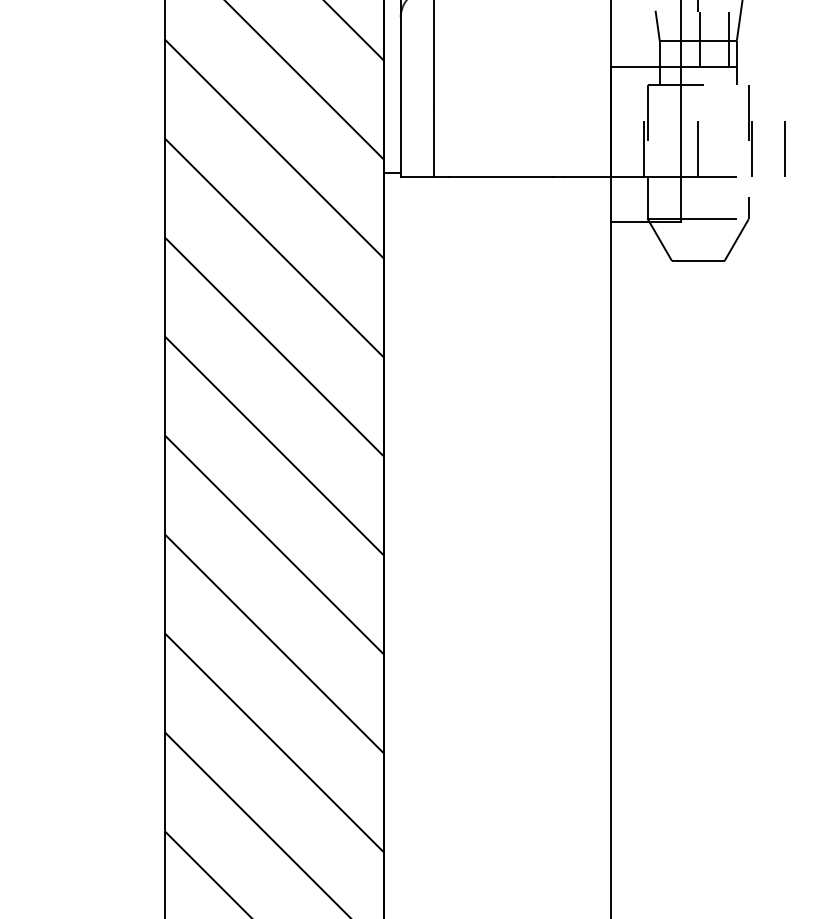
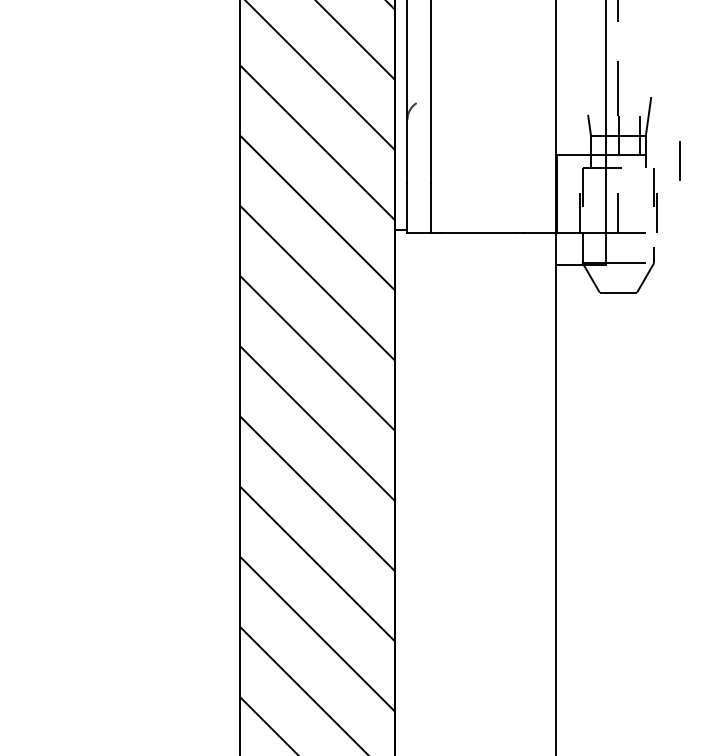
line: (784, 147) -> (679, 160), moved

